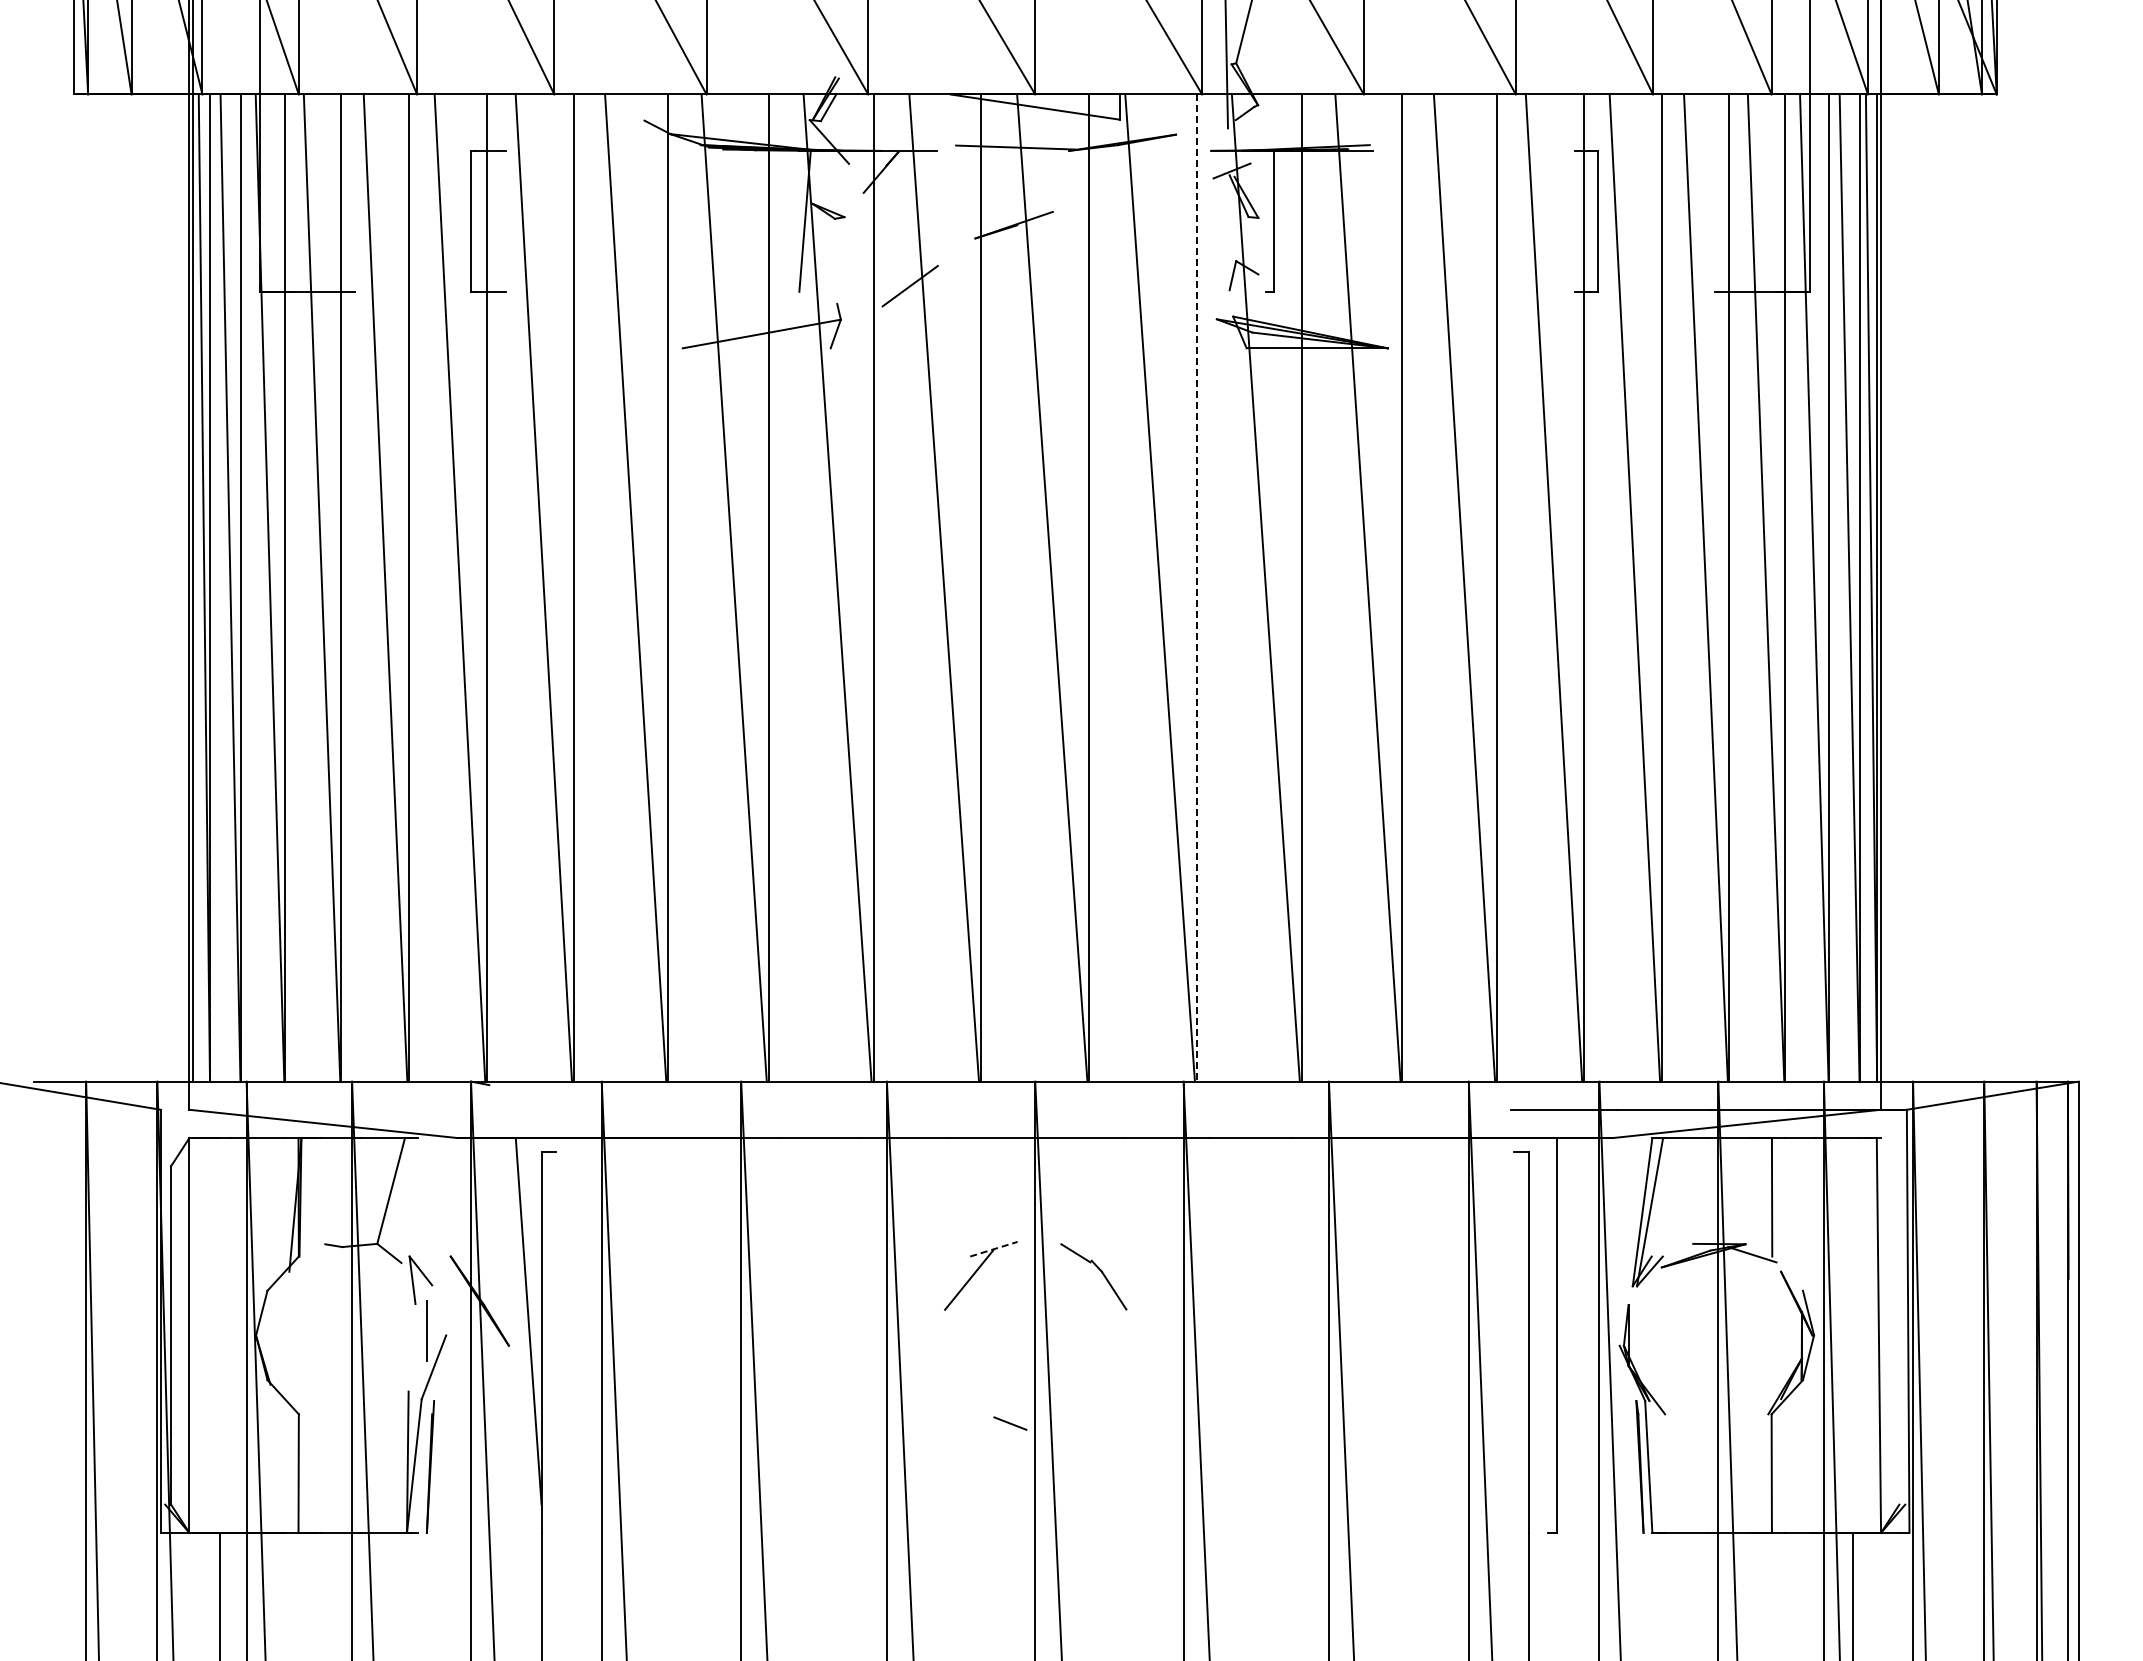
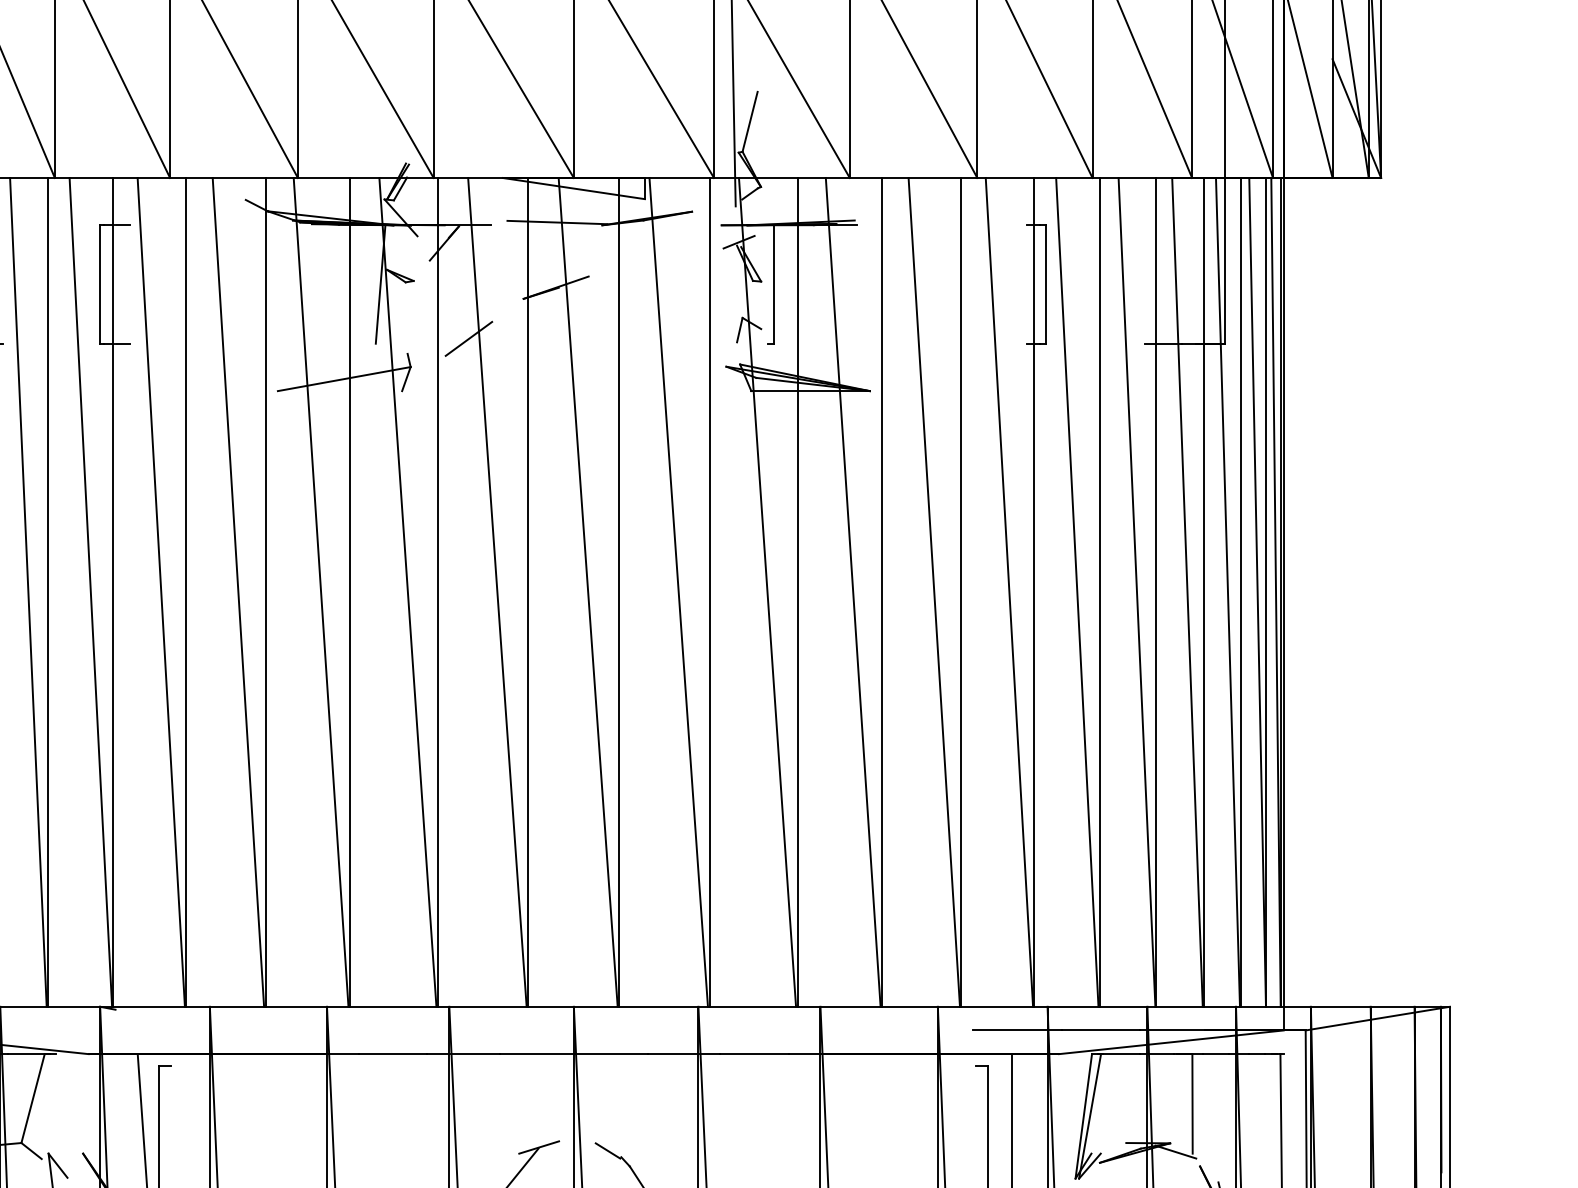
line: (1196, 588) -> (709, 592), dashed -> solid
line: (993, 1249) -> (538, 1147), dashed -> solid

